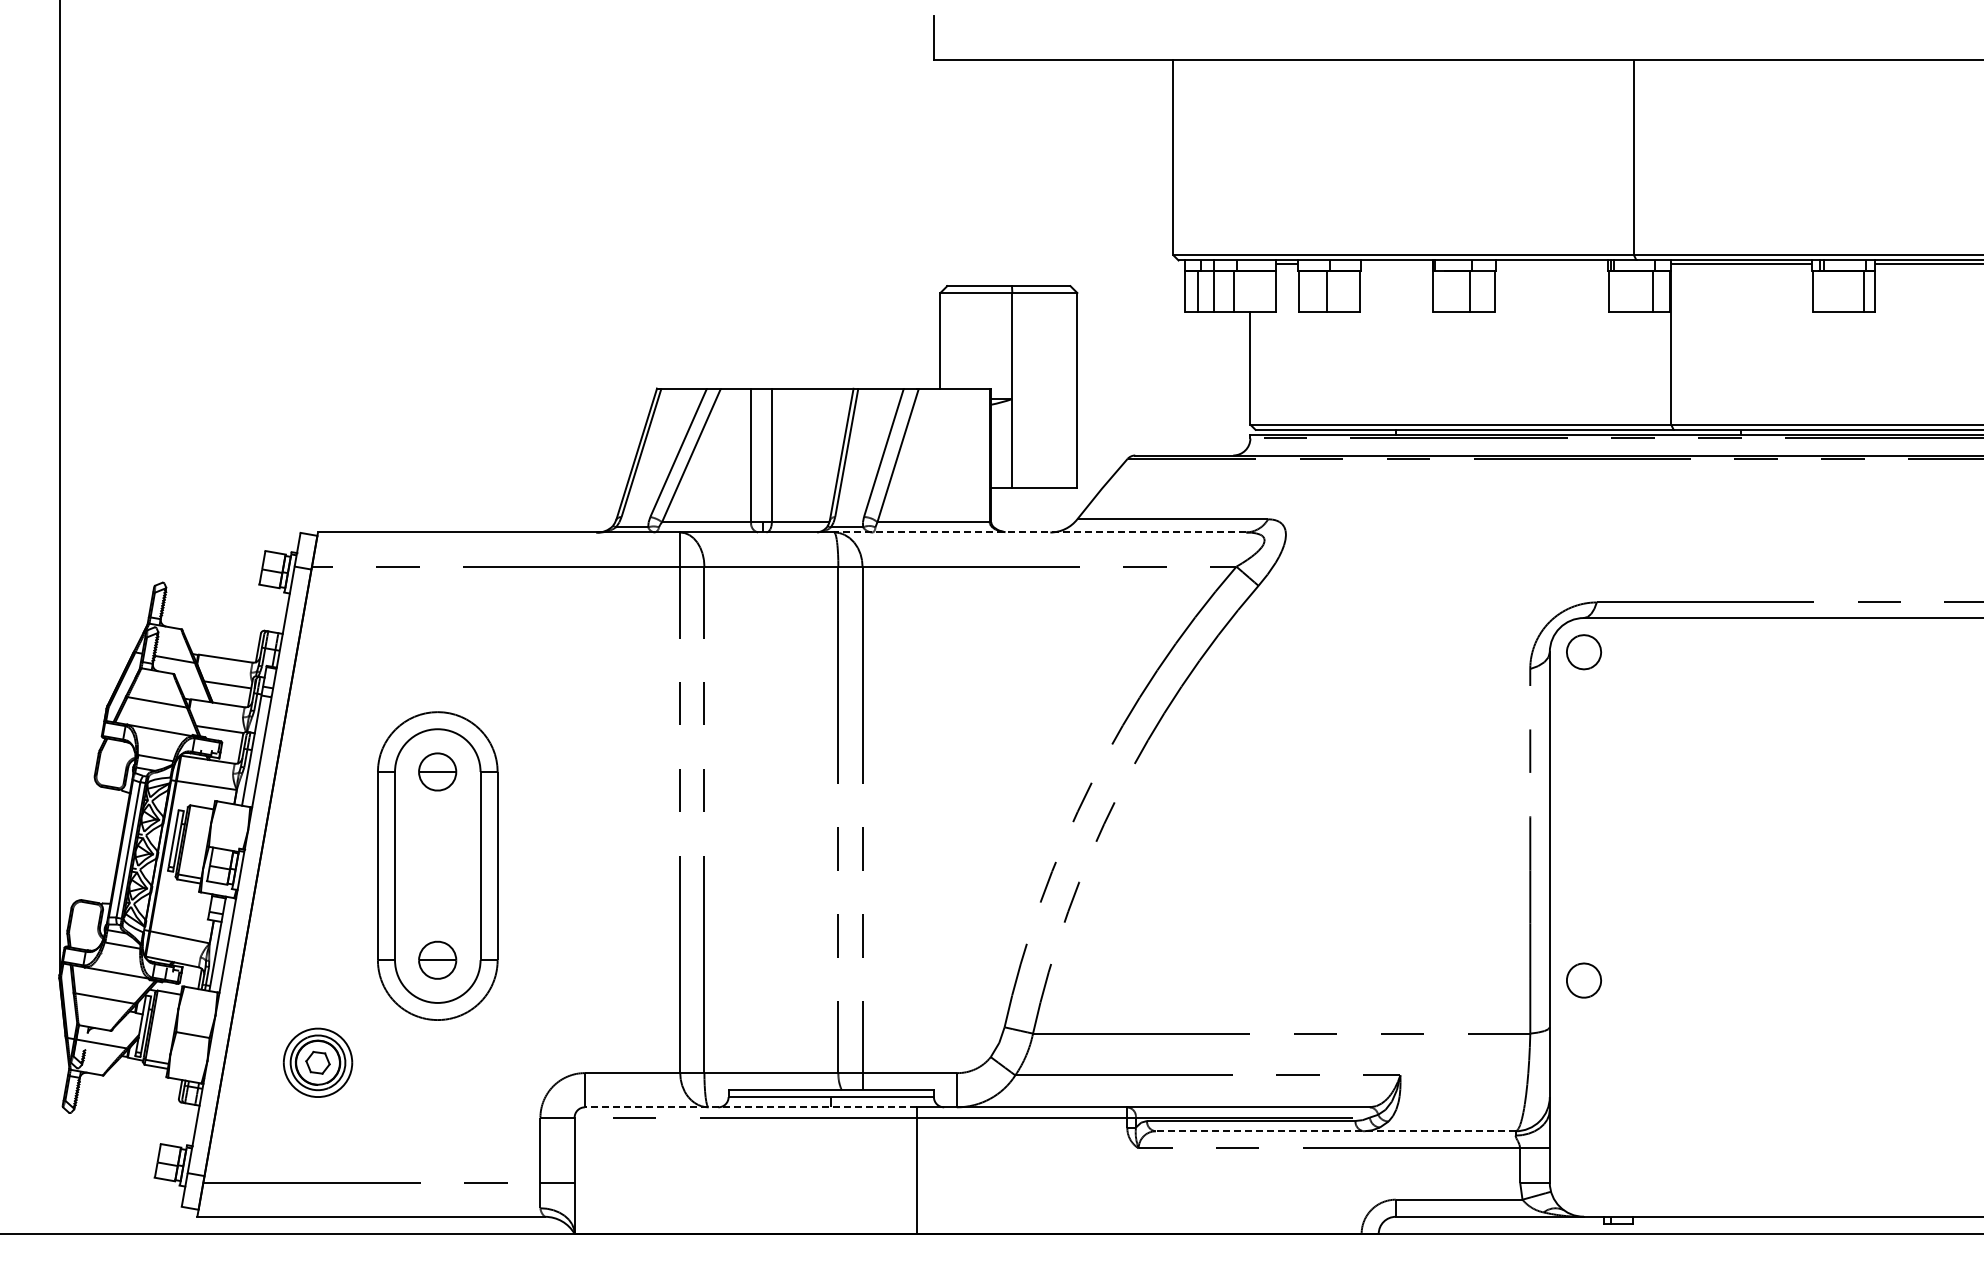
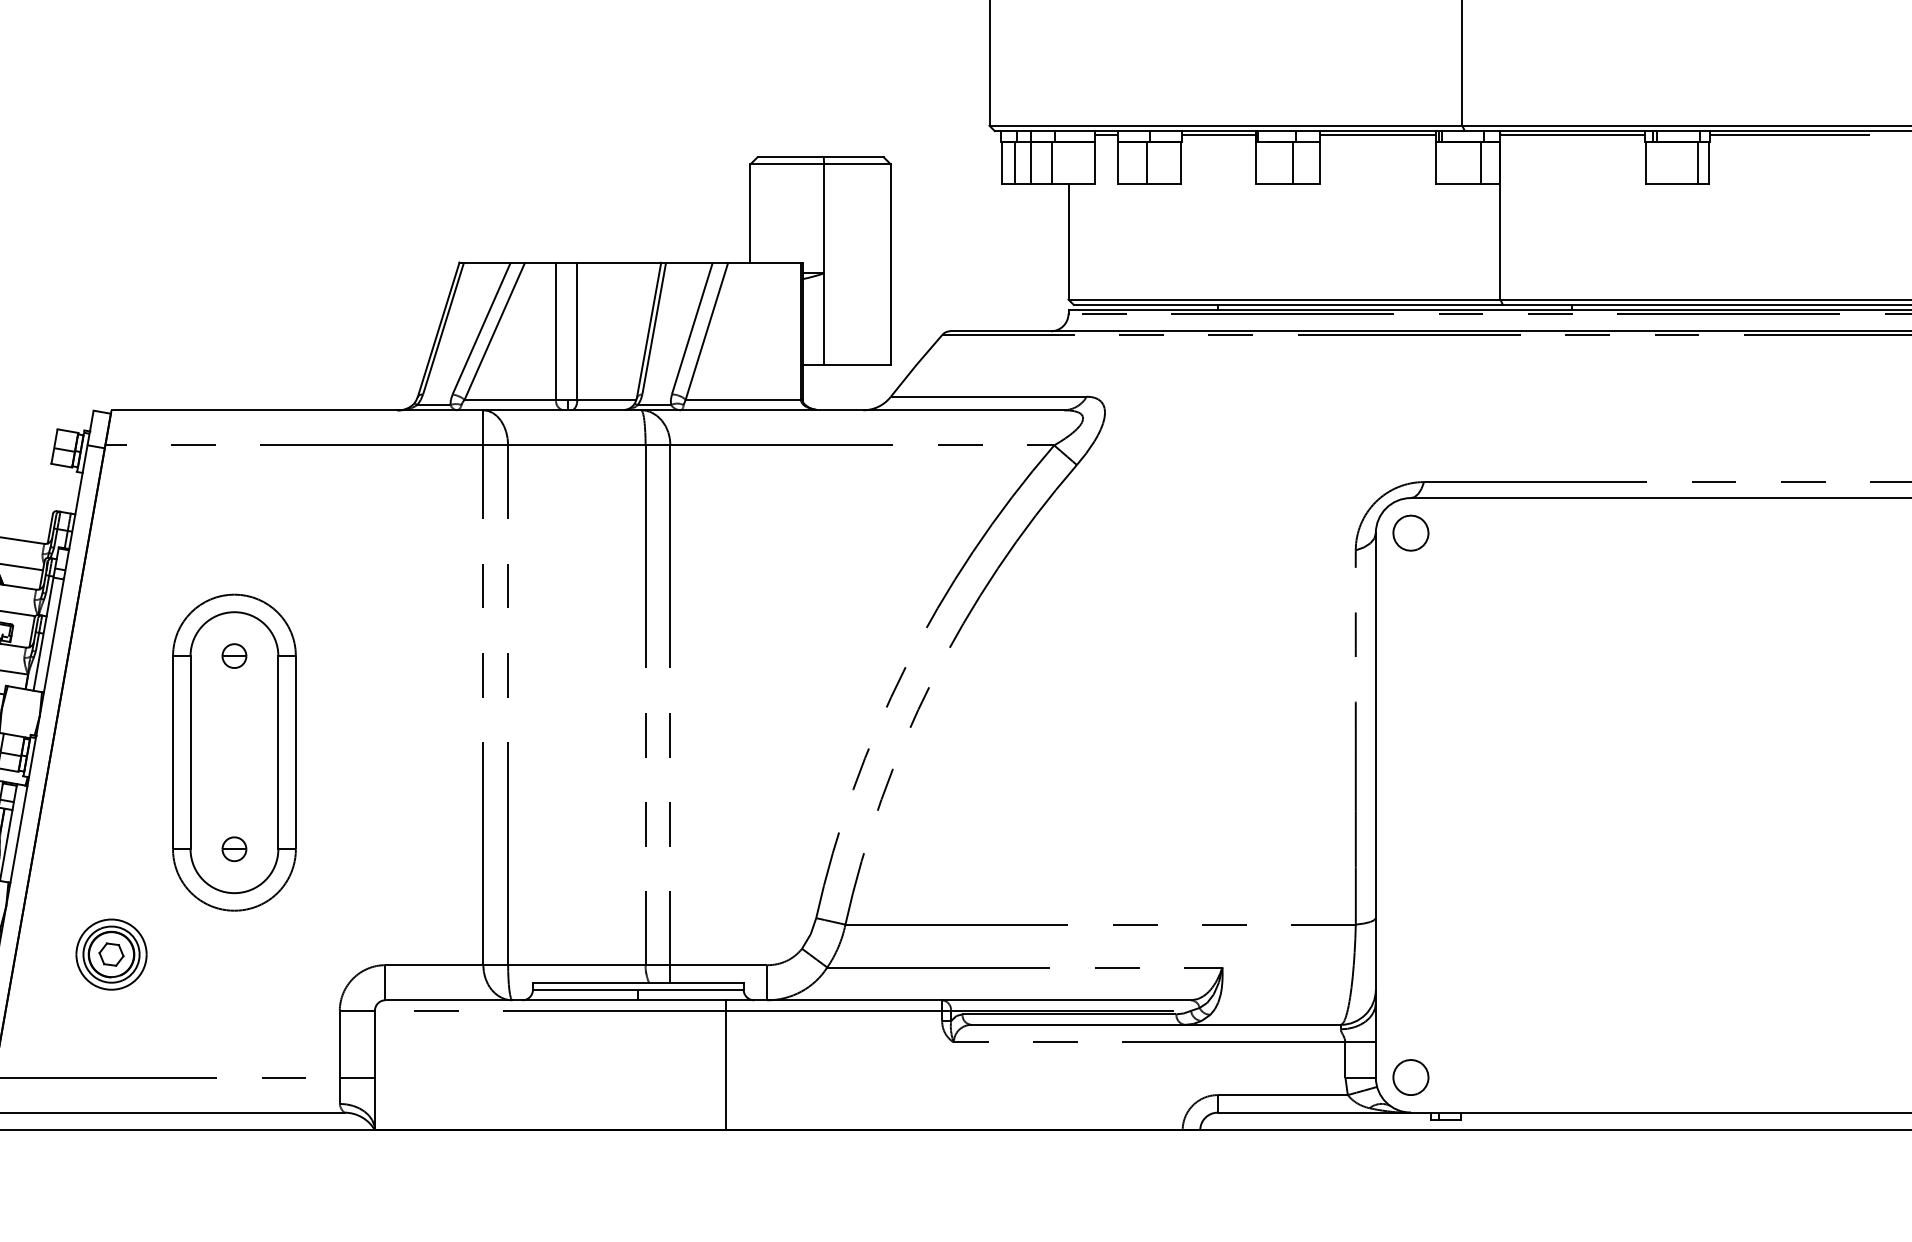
line: (1396, 263) -> (1218, 134), added
line: (1551, 263) -> (1377, 134), added
line: (1039, 532) -> (852, 410), dashed -> solid
part: (437, 771) -> (234, 655), size x0.62
part: (437, 959) -> (234, 848), size x0.62
part: (1584, 980) -> (1411, 1077), moved
line: (750, 1107) -> (555, 1000), dashed -> solid
line: (1335, 1131) -> (1155, 1025), dashed -> solid

